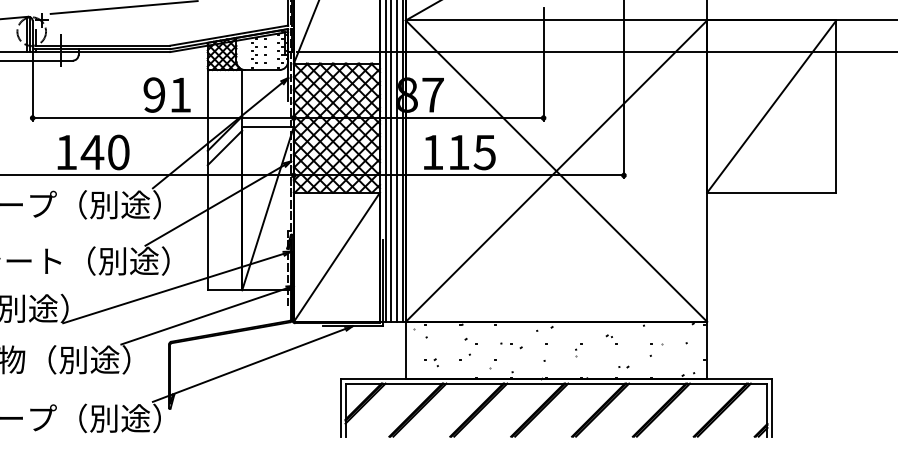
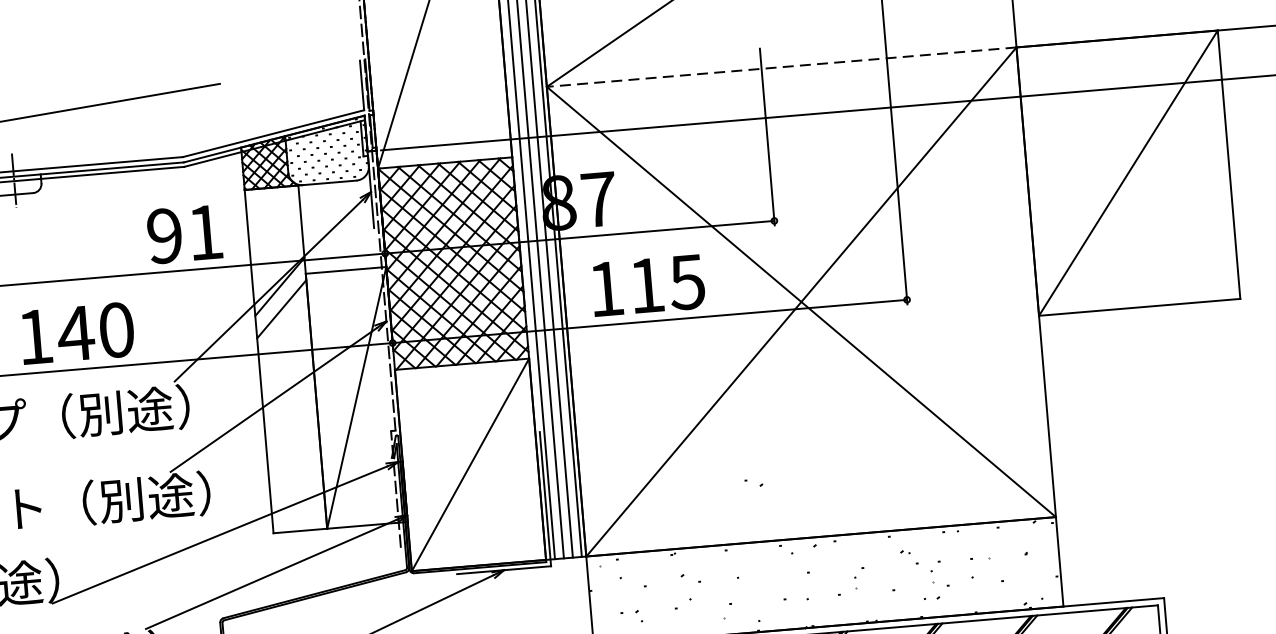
line: (556, 20) -> (781, 67), solid -> dashed
part: (516, 346) -> (753, 483), moved
part: (627, 350) -> (935, 572), added

